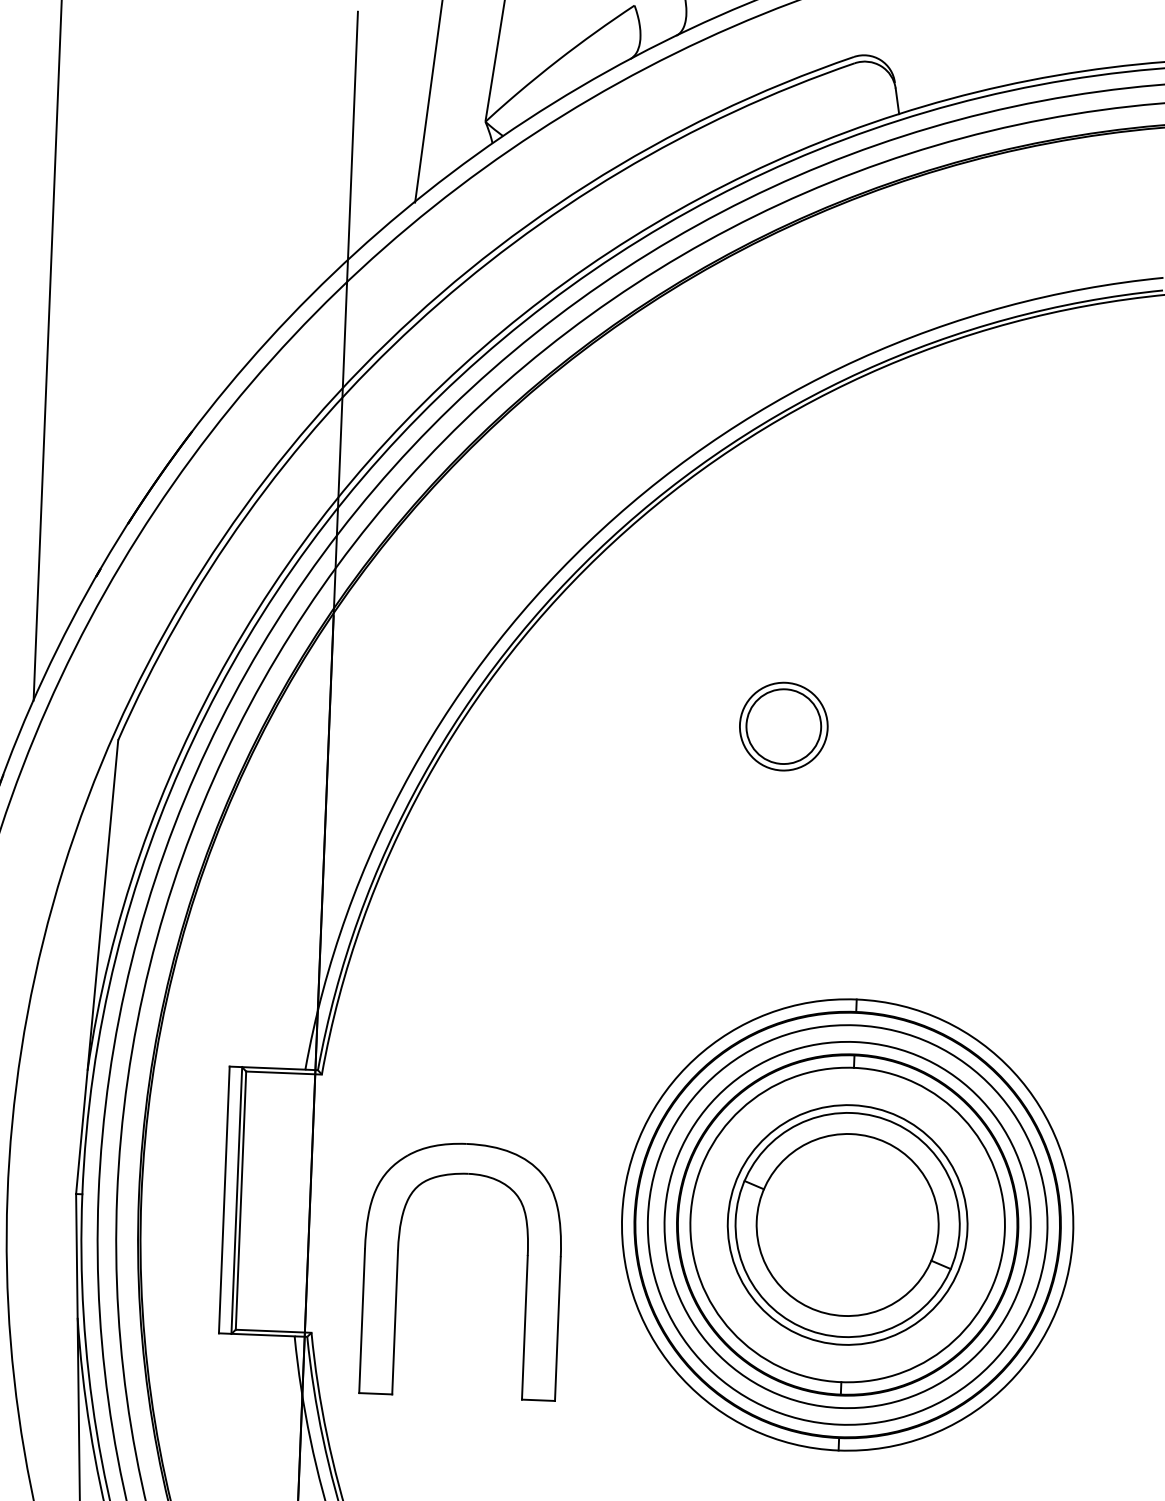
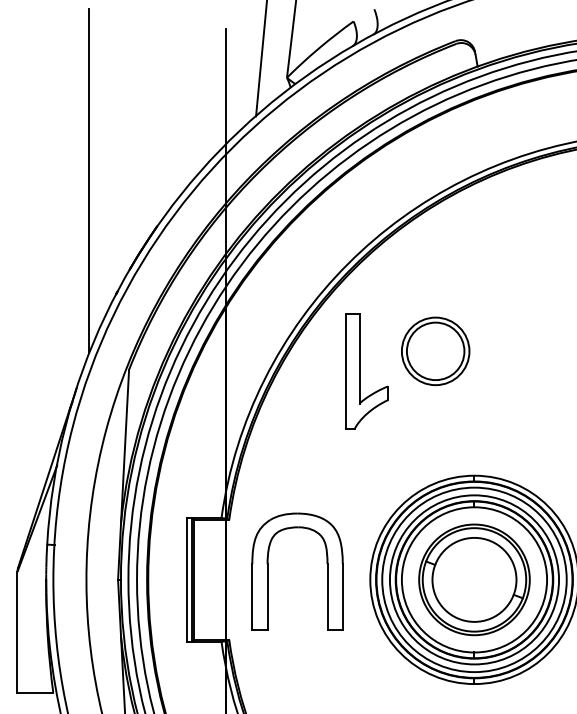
part: (783, 725) -> (435, 350), size x1.67
part: (632, 764) -> (366, 371), added
part: (399, 1266) -> (268, 571), moved

